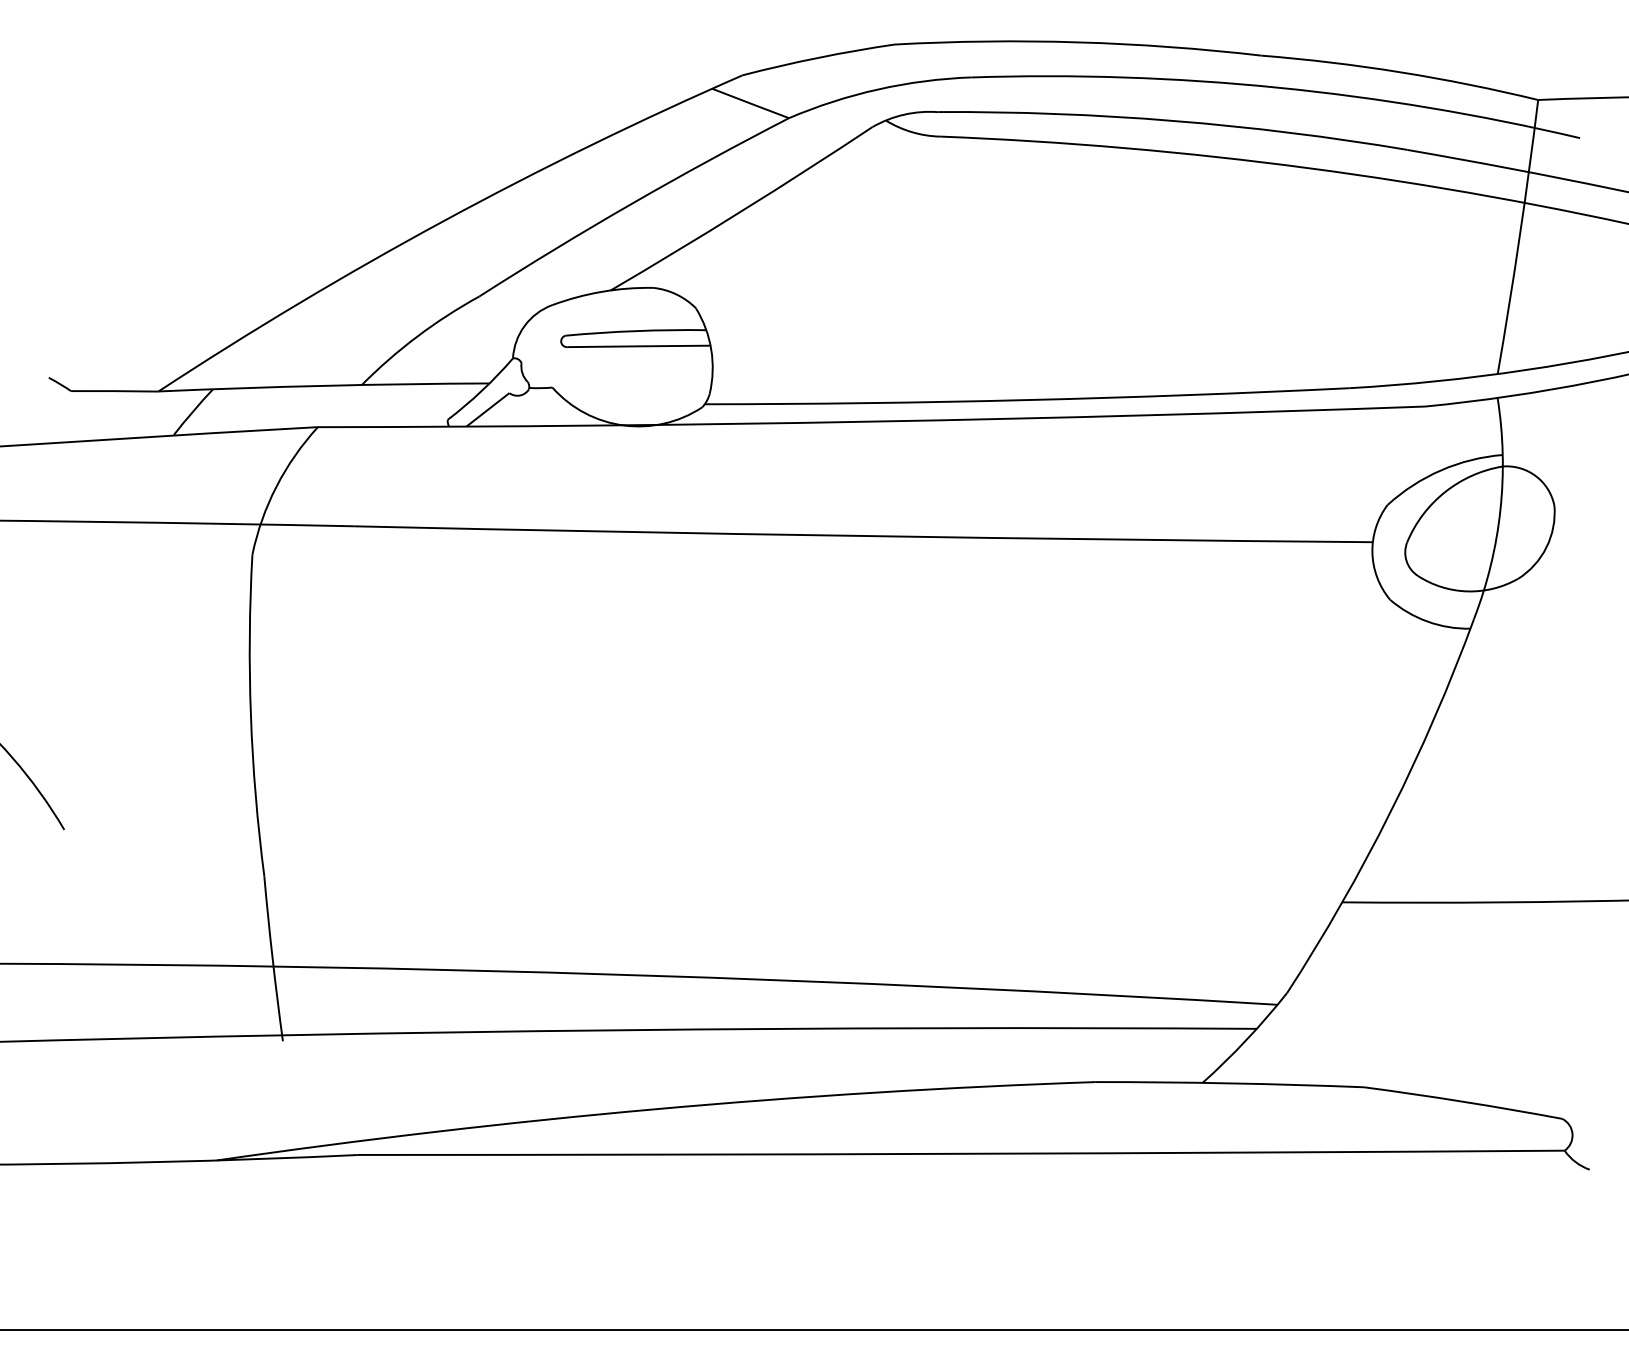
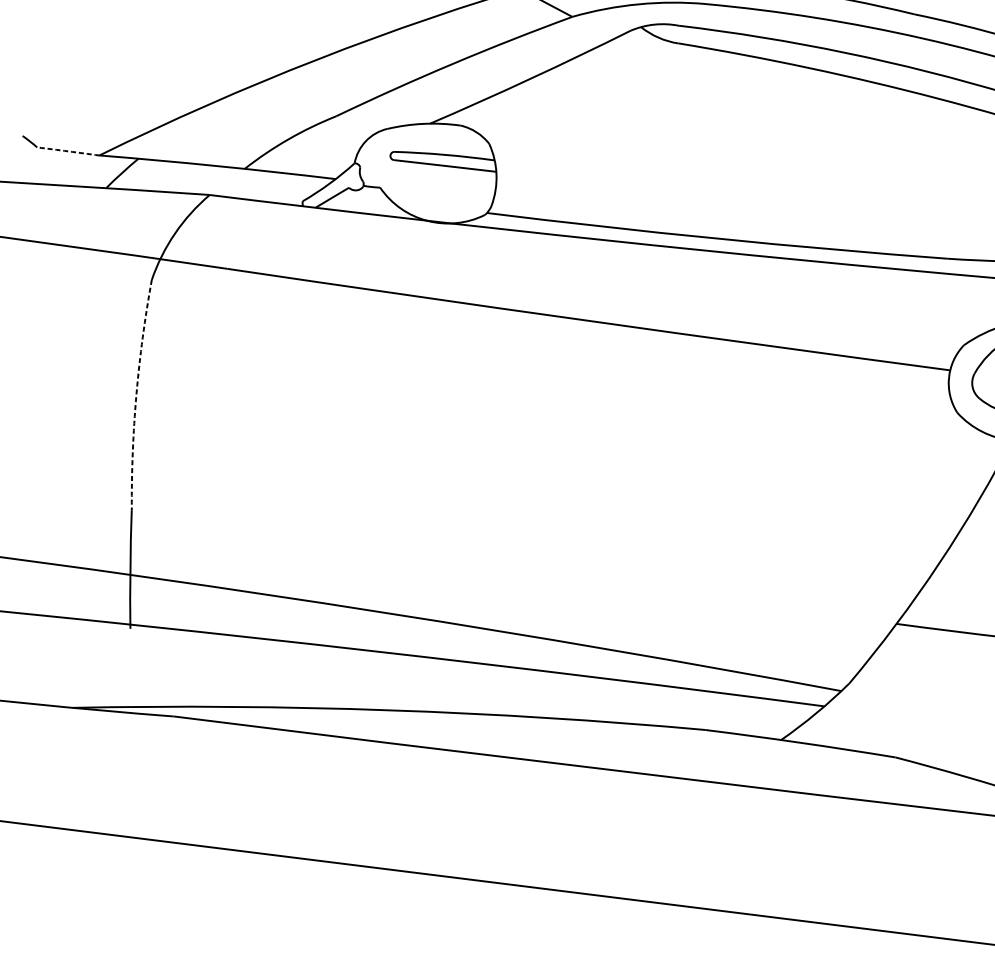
arc: (114, 391) -> (68, 151), solid -> dashed
arc: (250, 715) -> (136, 394), solid -> dashed

